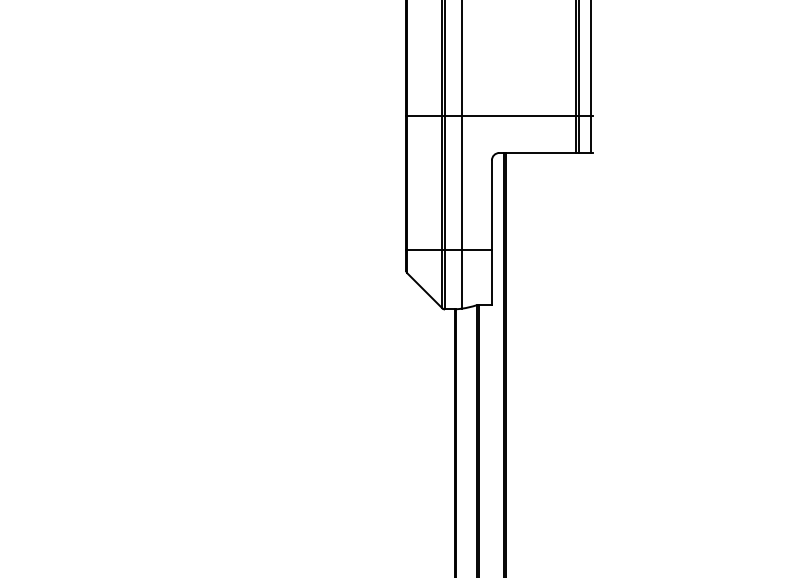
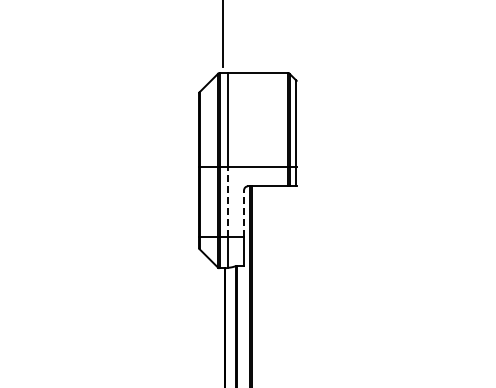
line: (462, 181) -> (228, 201), solid -> dashed
line: (492, 204) -> (244, 213), solid -> dashed

